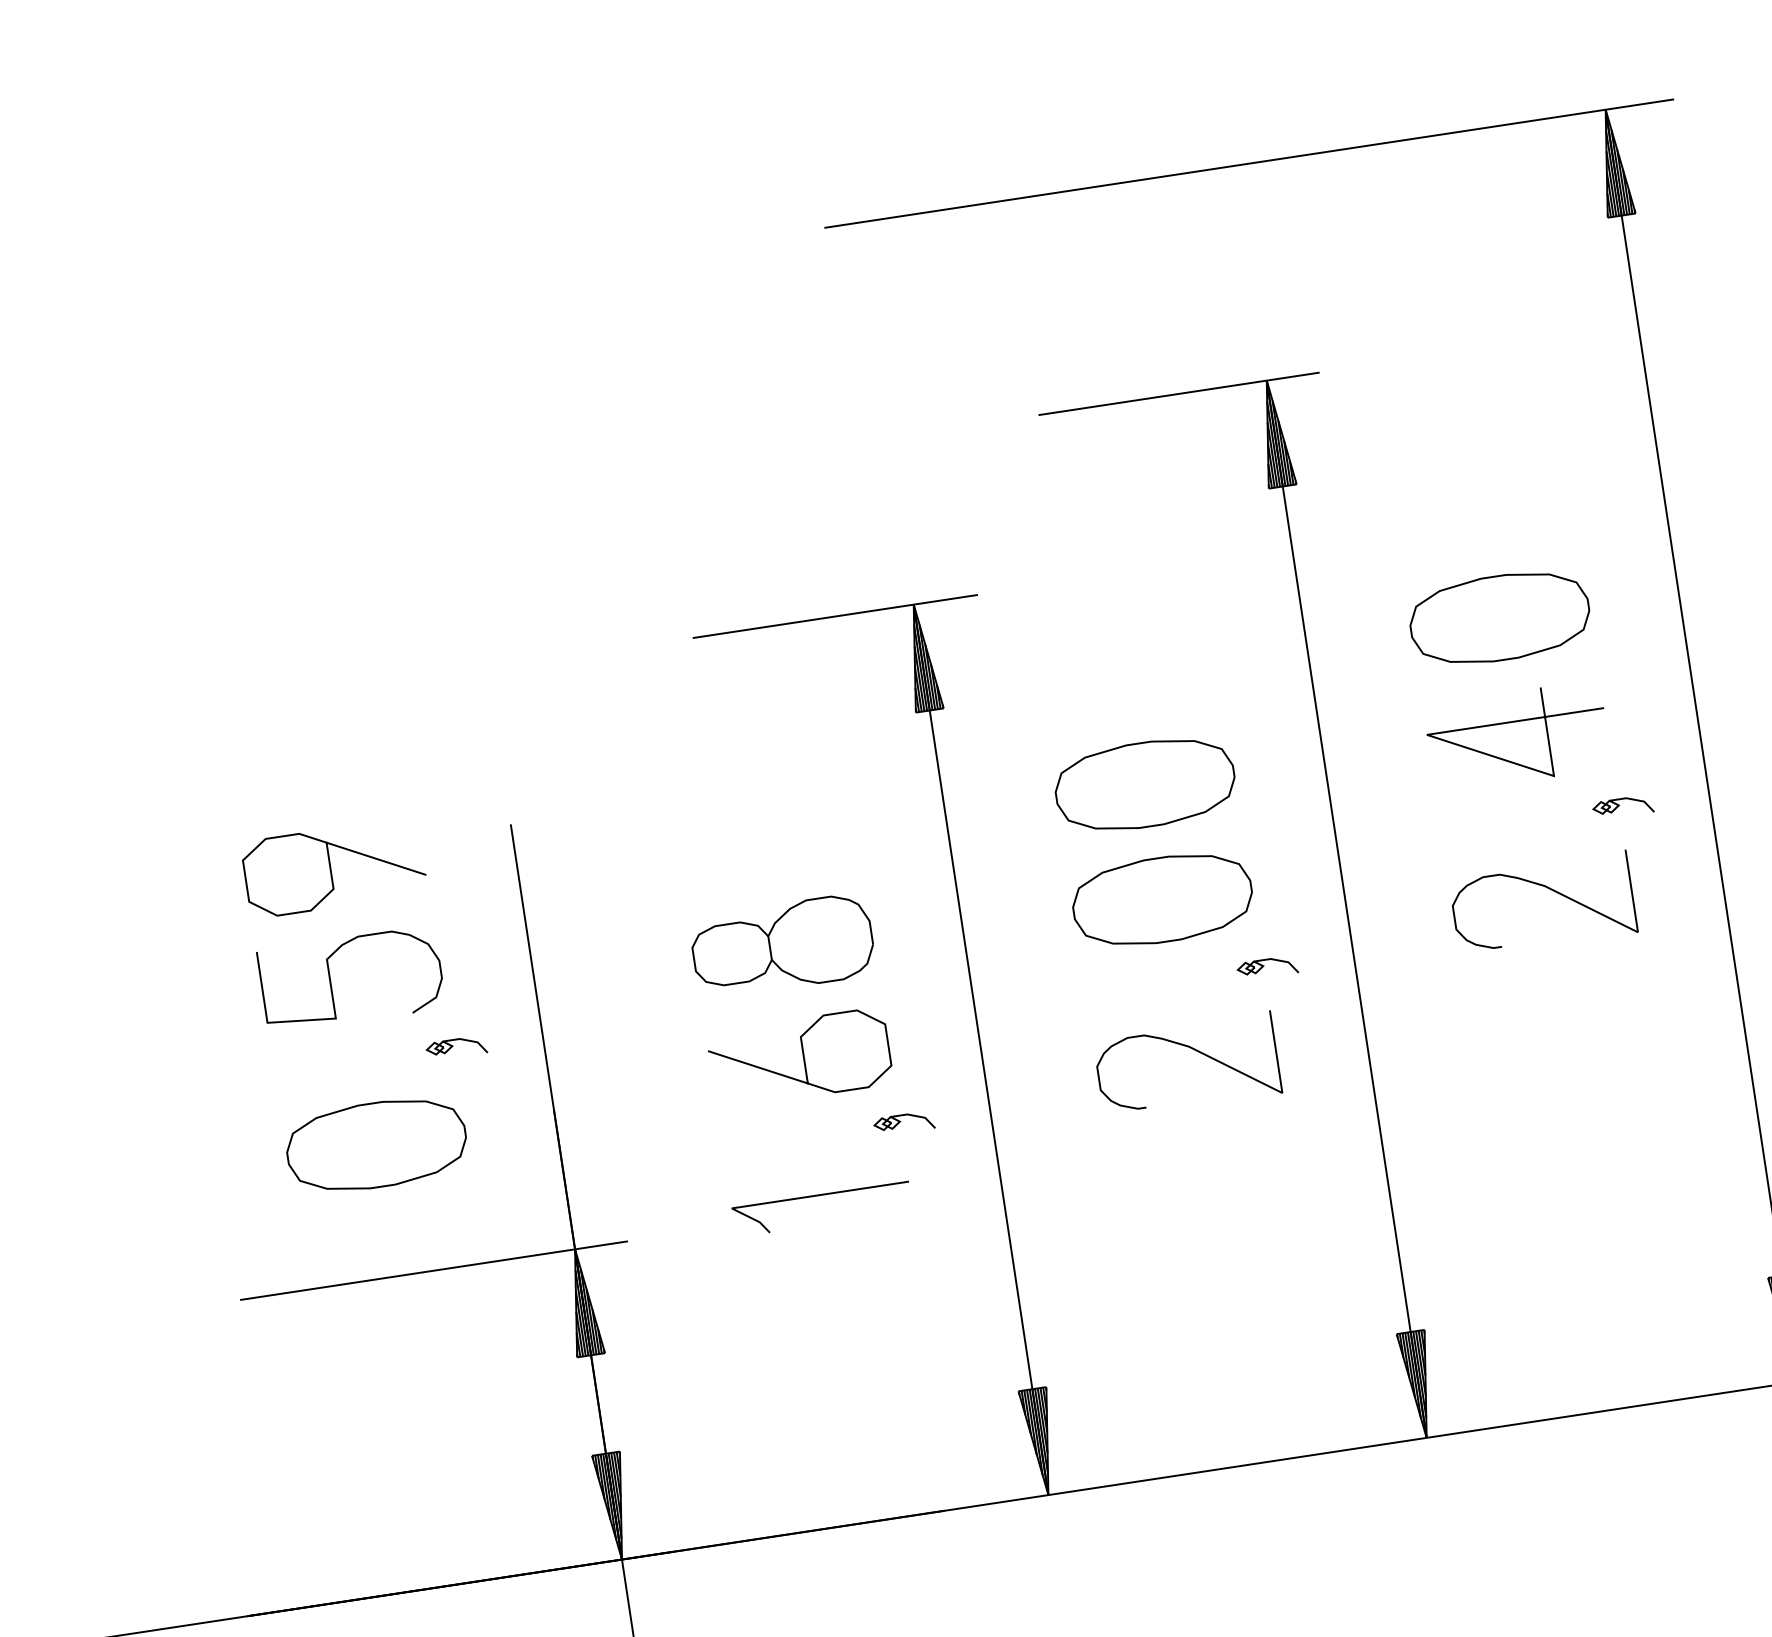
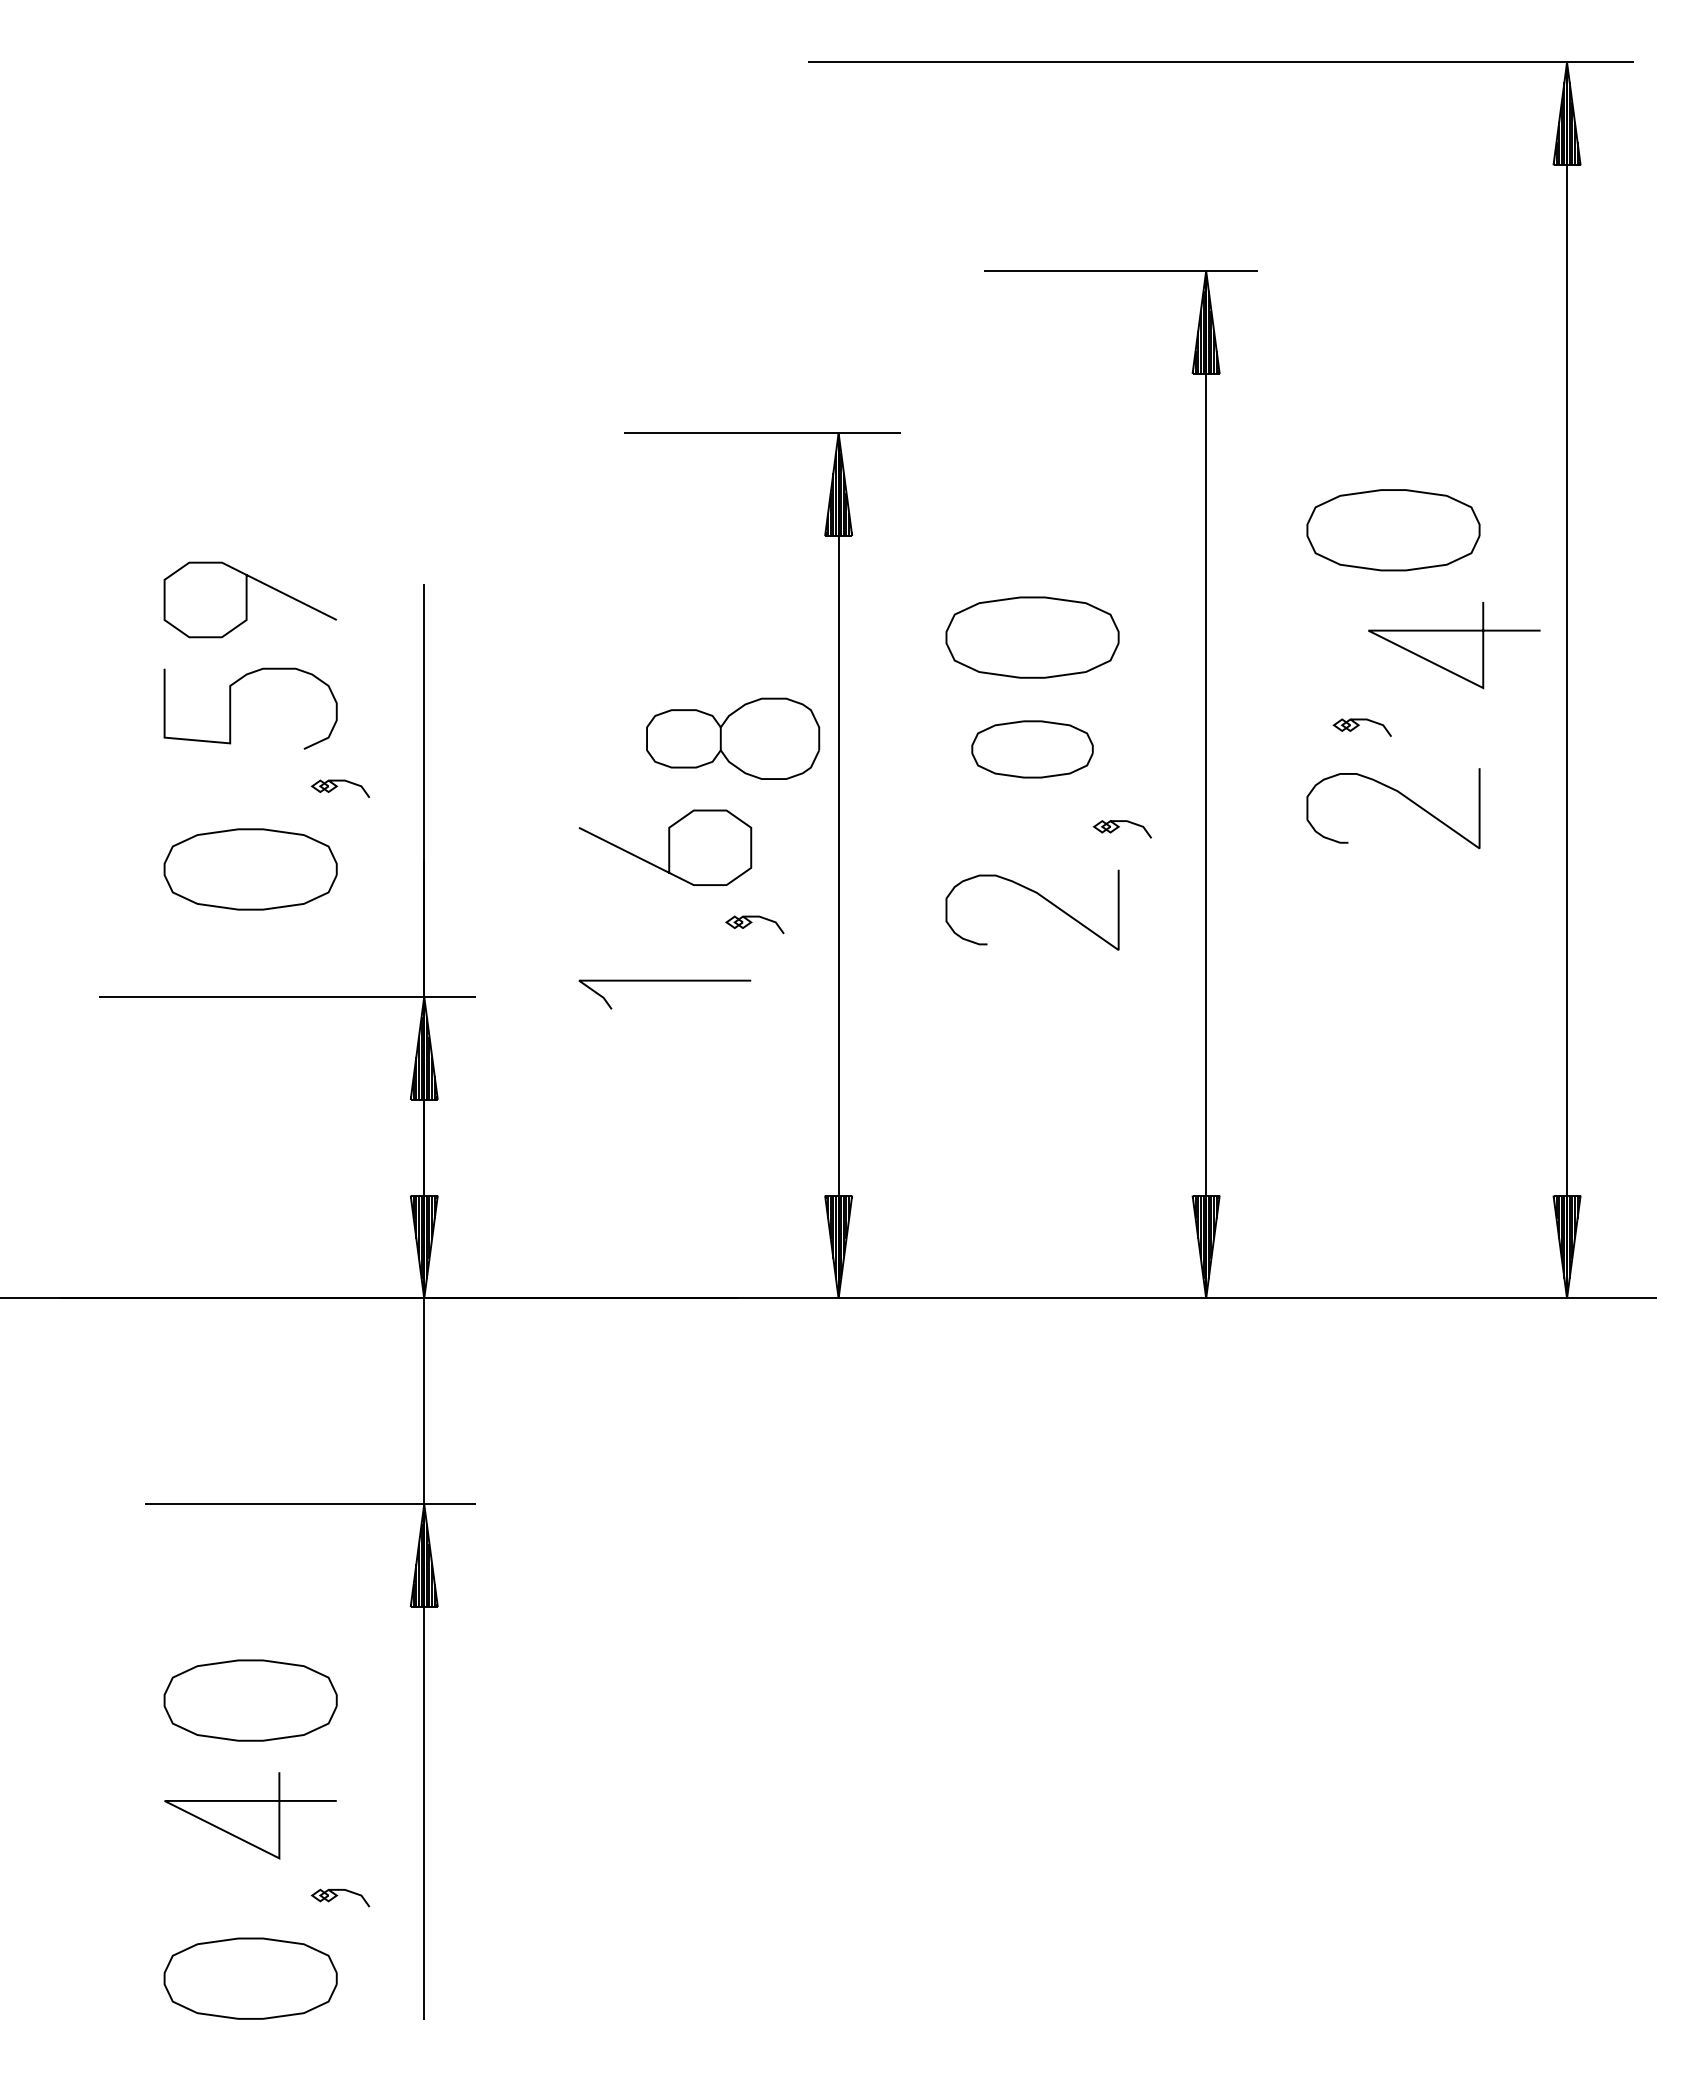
line: (1515, 722) -> (1454, 631), moved
part: (1622, 807) -> (1361, 727), moved
part: (1162, 899) -> (1032, 749), size x0.7
part: (783, 945) -> (733, 738), moved

